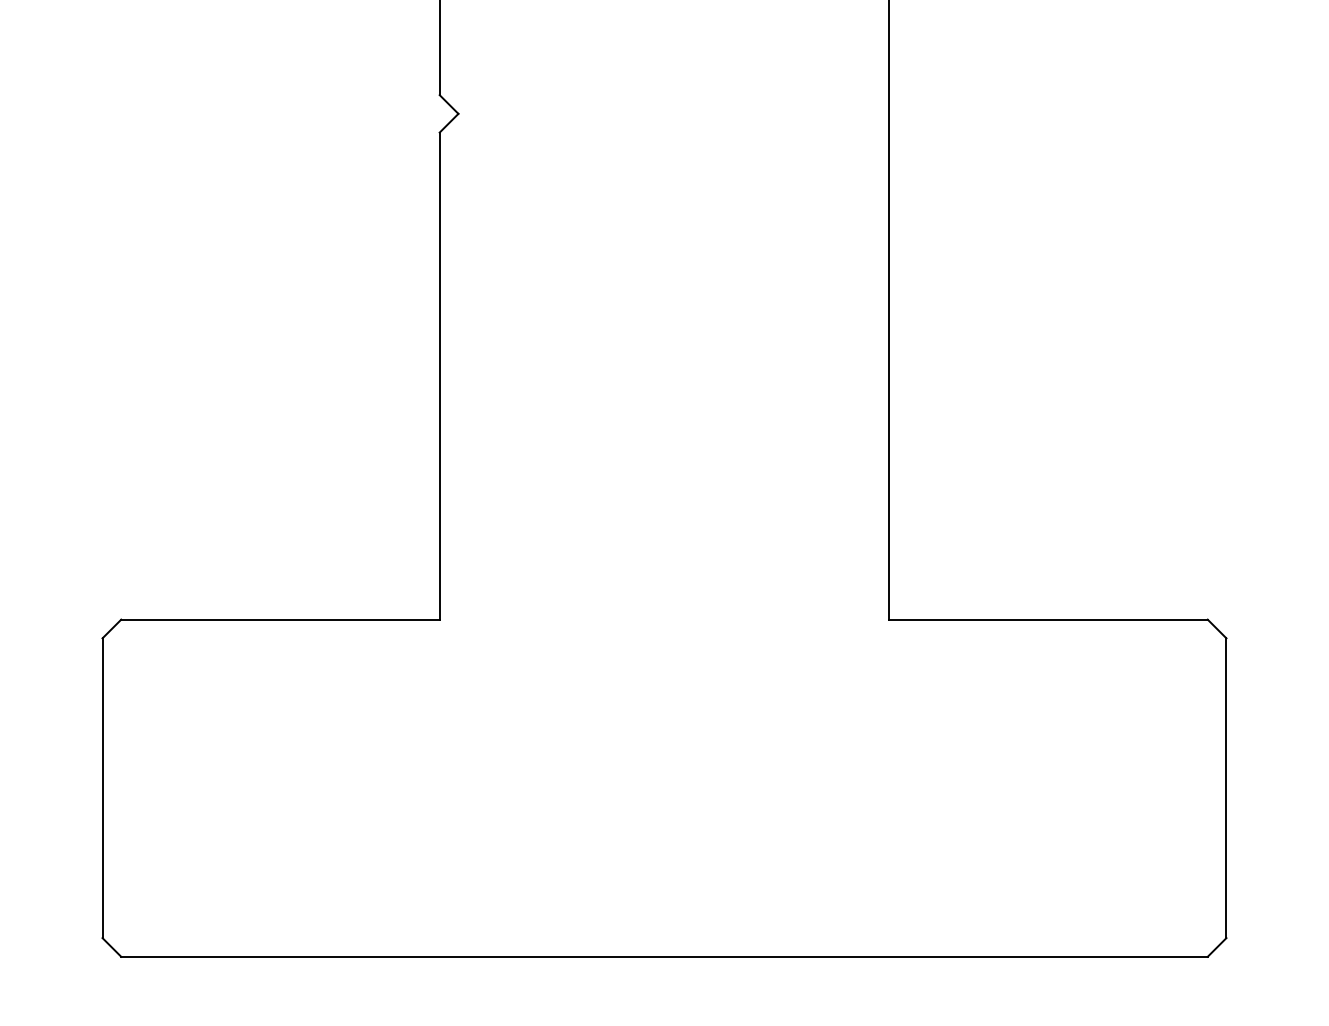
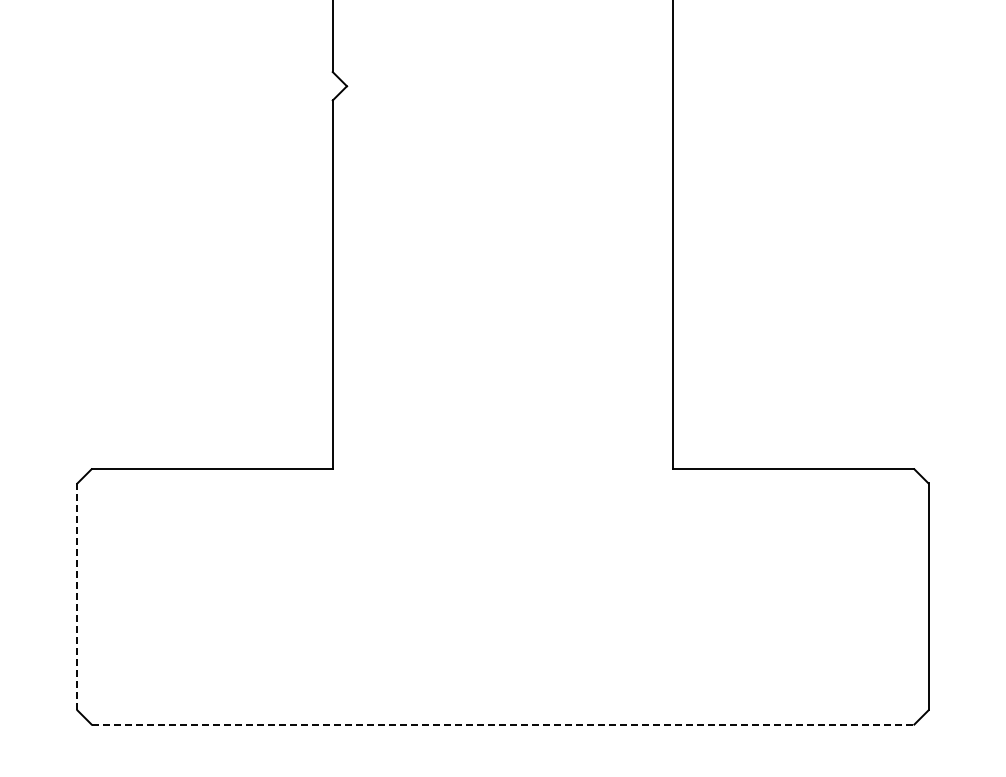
line: (102, 789) -> (77, 597), solid -> dashed
line: (665, 956) -> (503, 724), solid -> dashed

